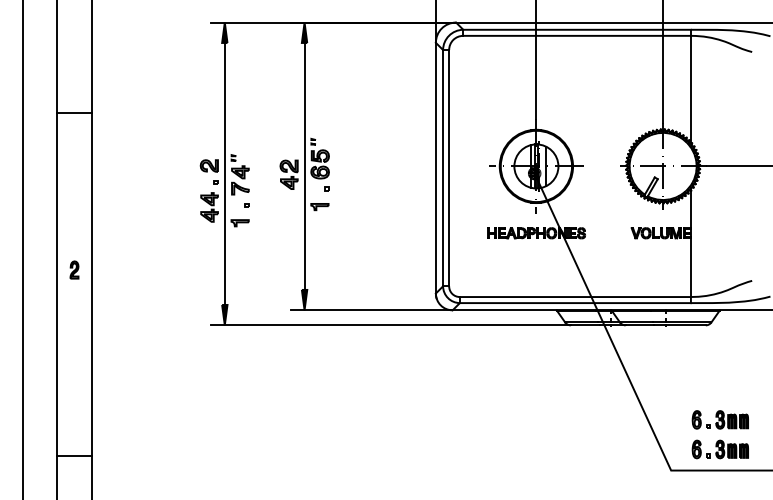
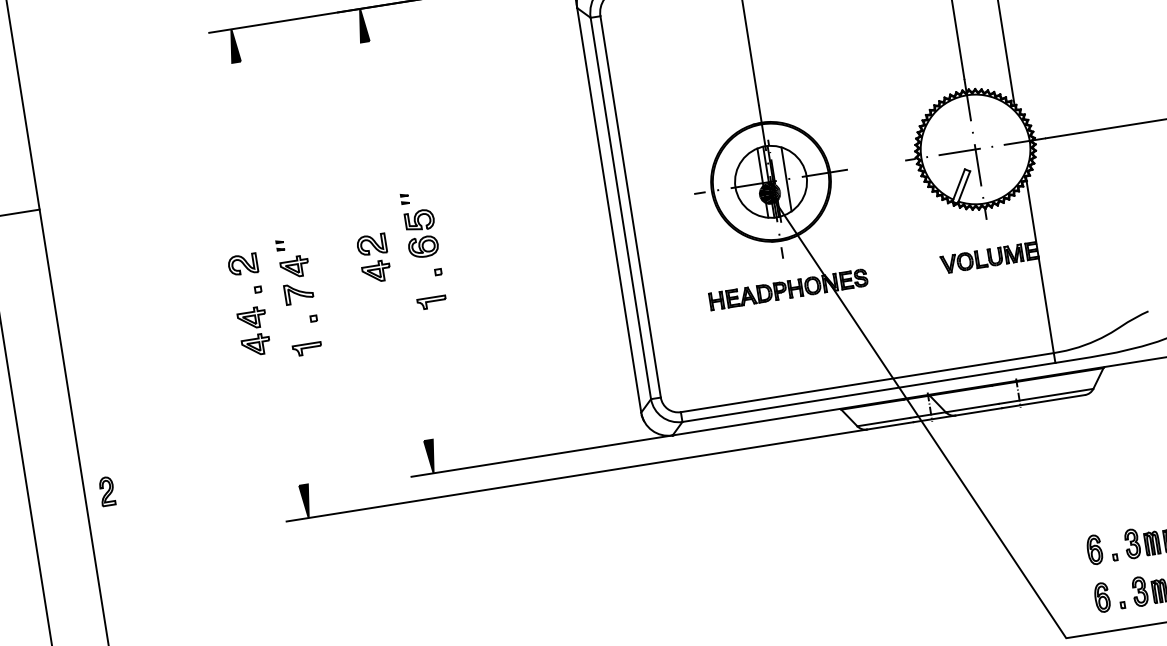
line: (304, 165) -> (396, 239), removed
line: (224, 173) -> (269, 272), removed
part: (74, 269) -> (107, 490), moved

